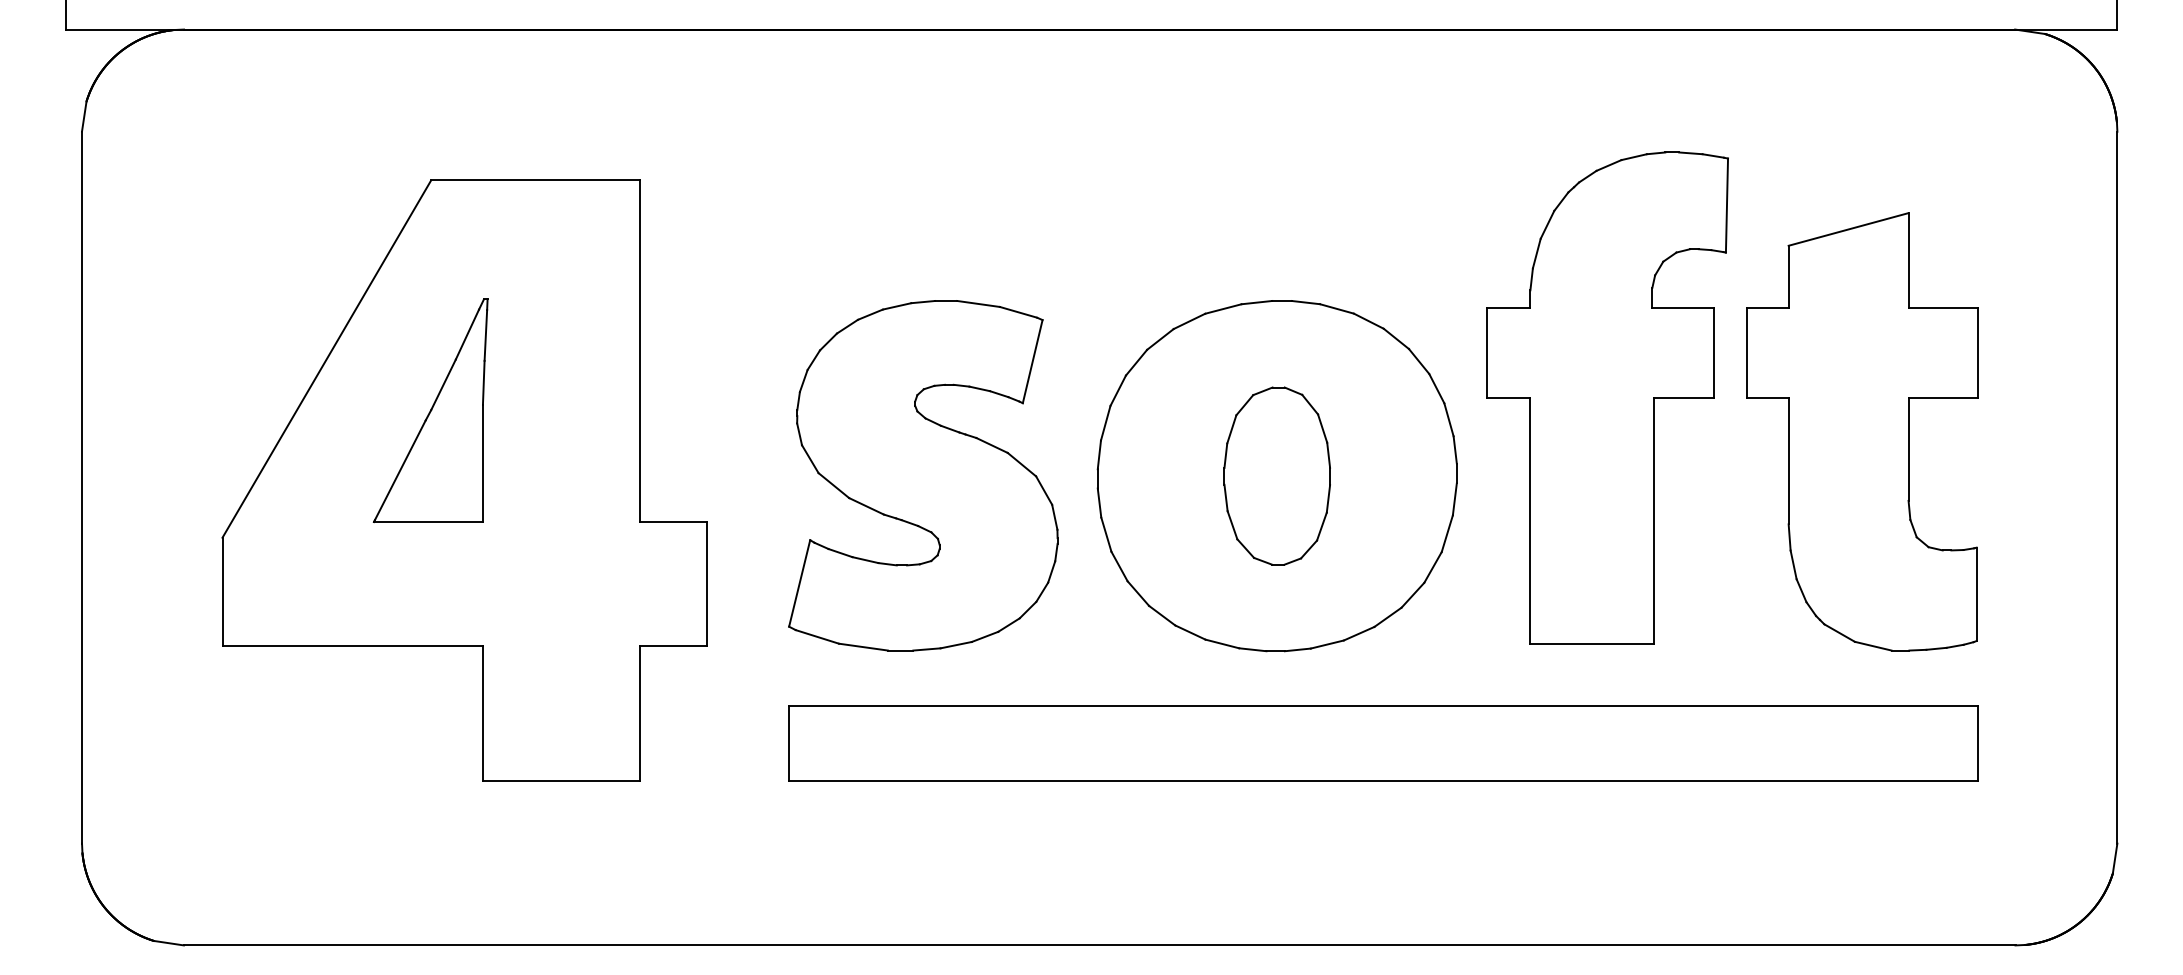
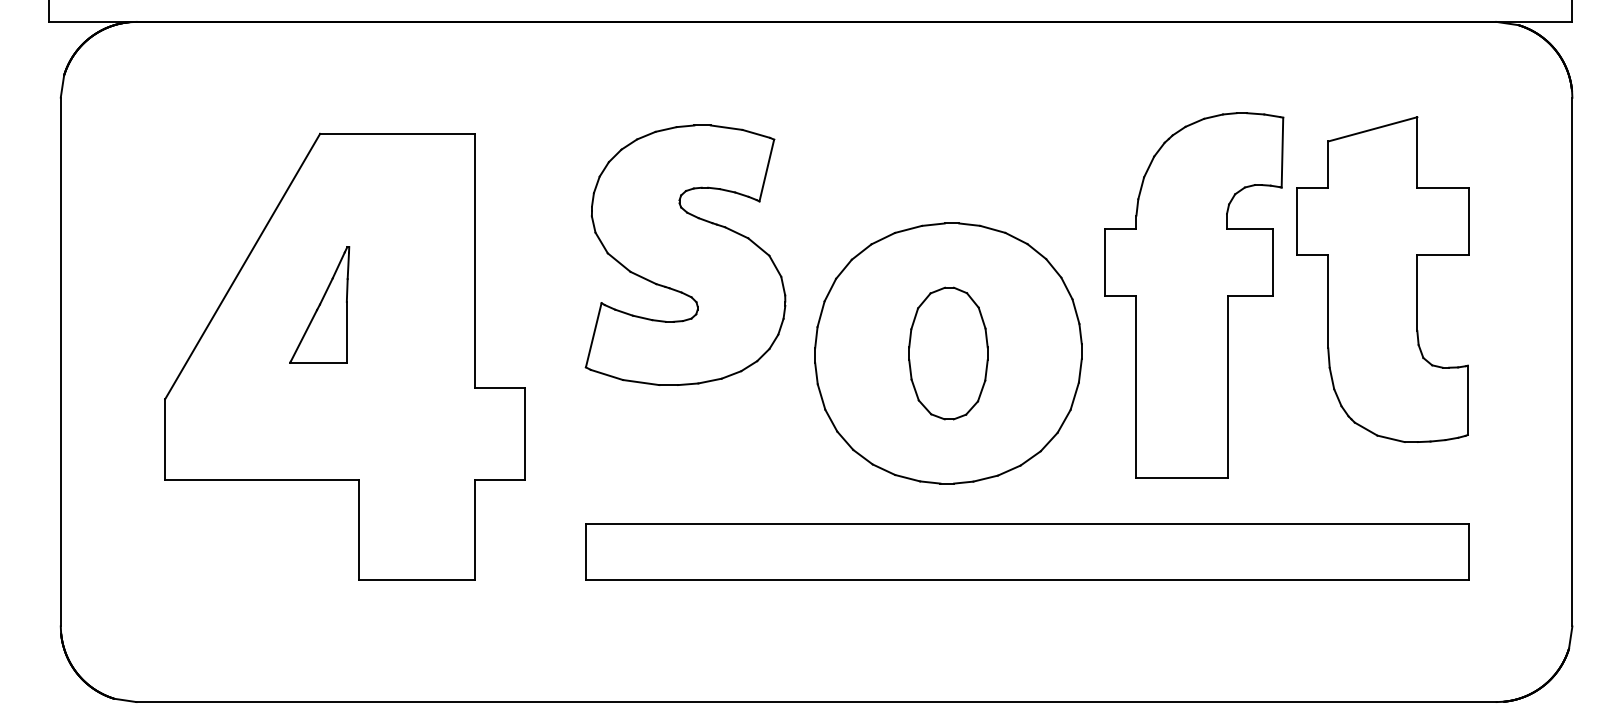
part: (430, 410) -> (319, 304), size x0.7
part: (1861, 431) -> (1382, 279), moved
part: (923, 474) -> (685, 254), moved

